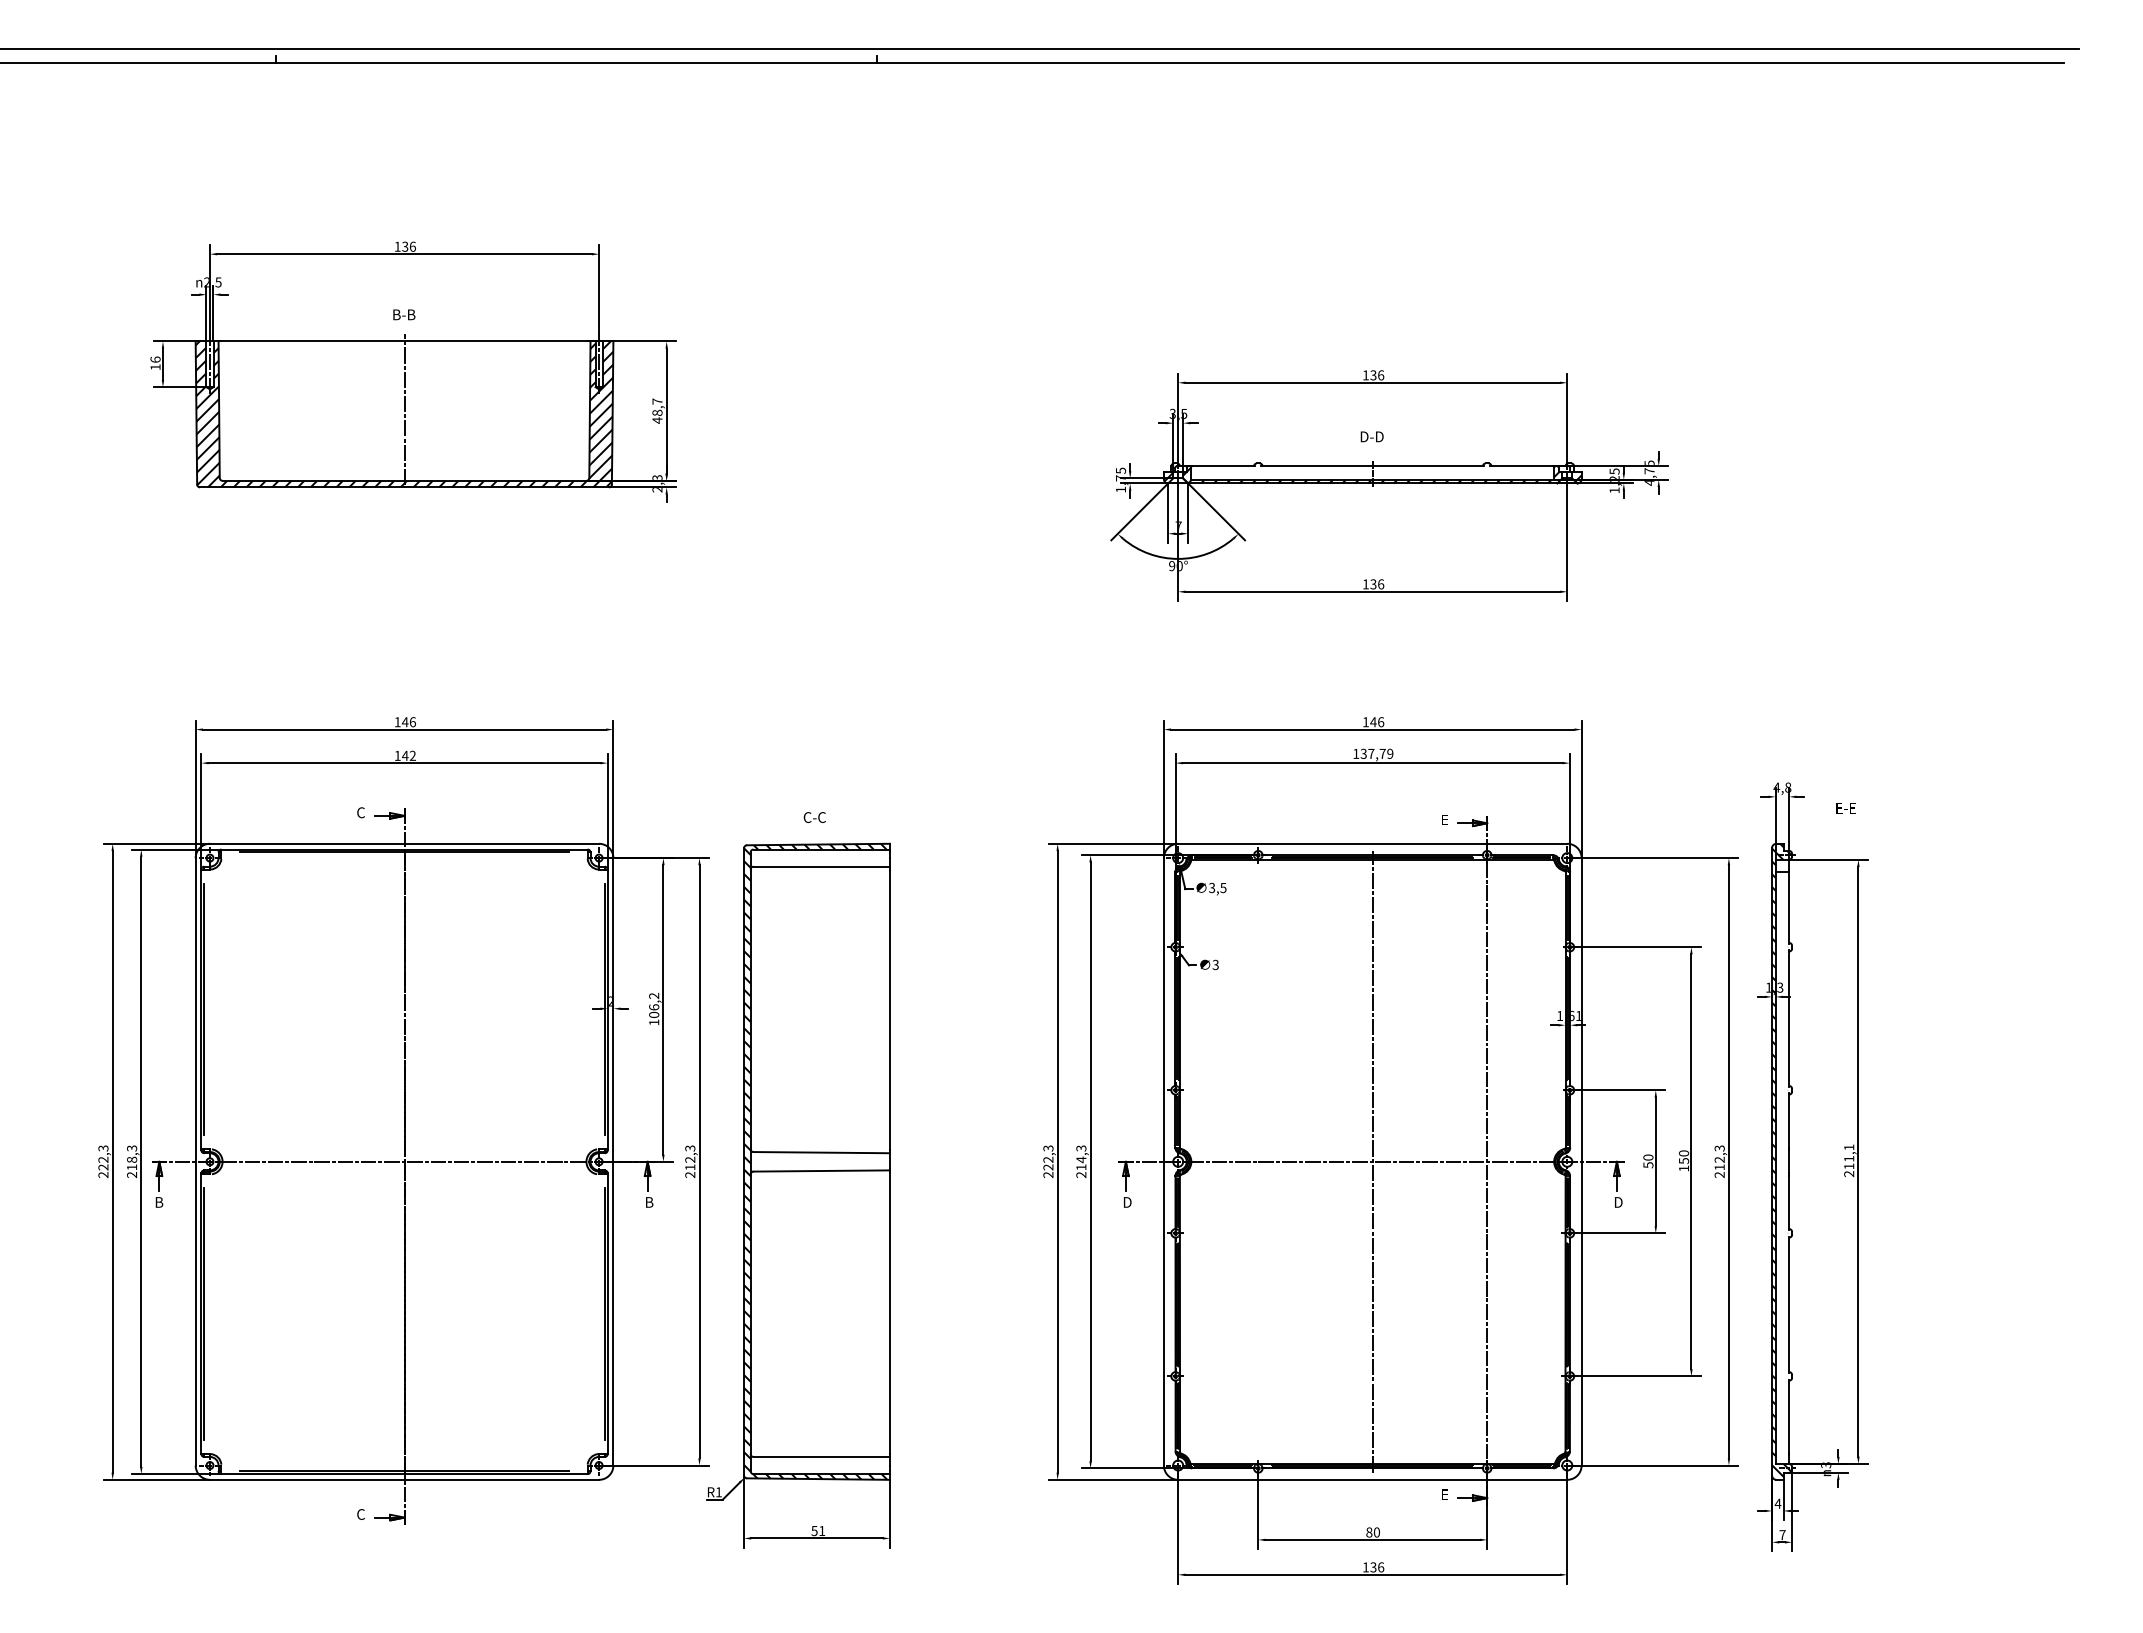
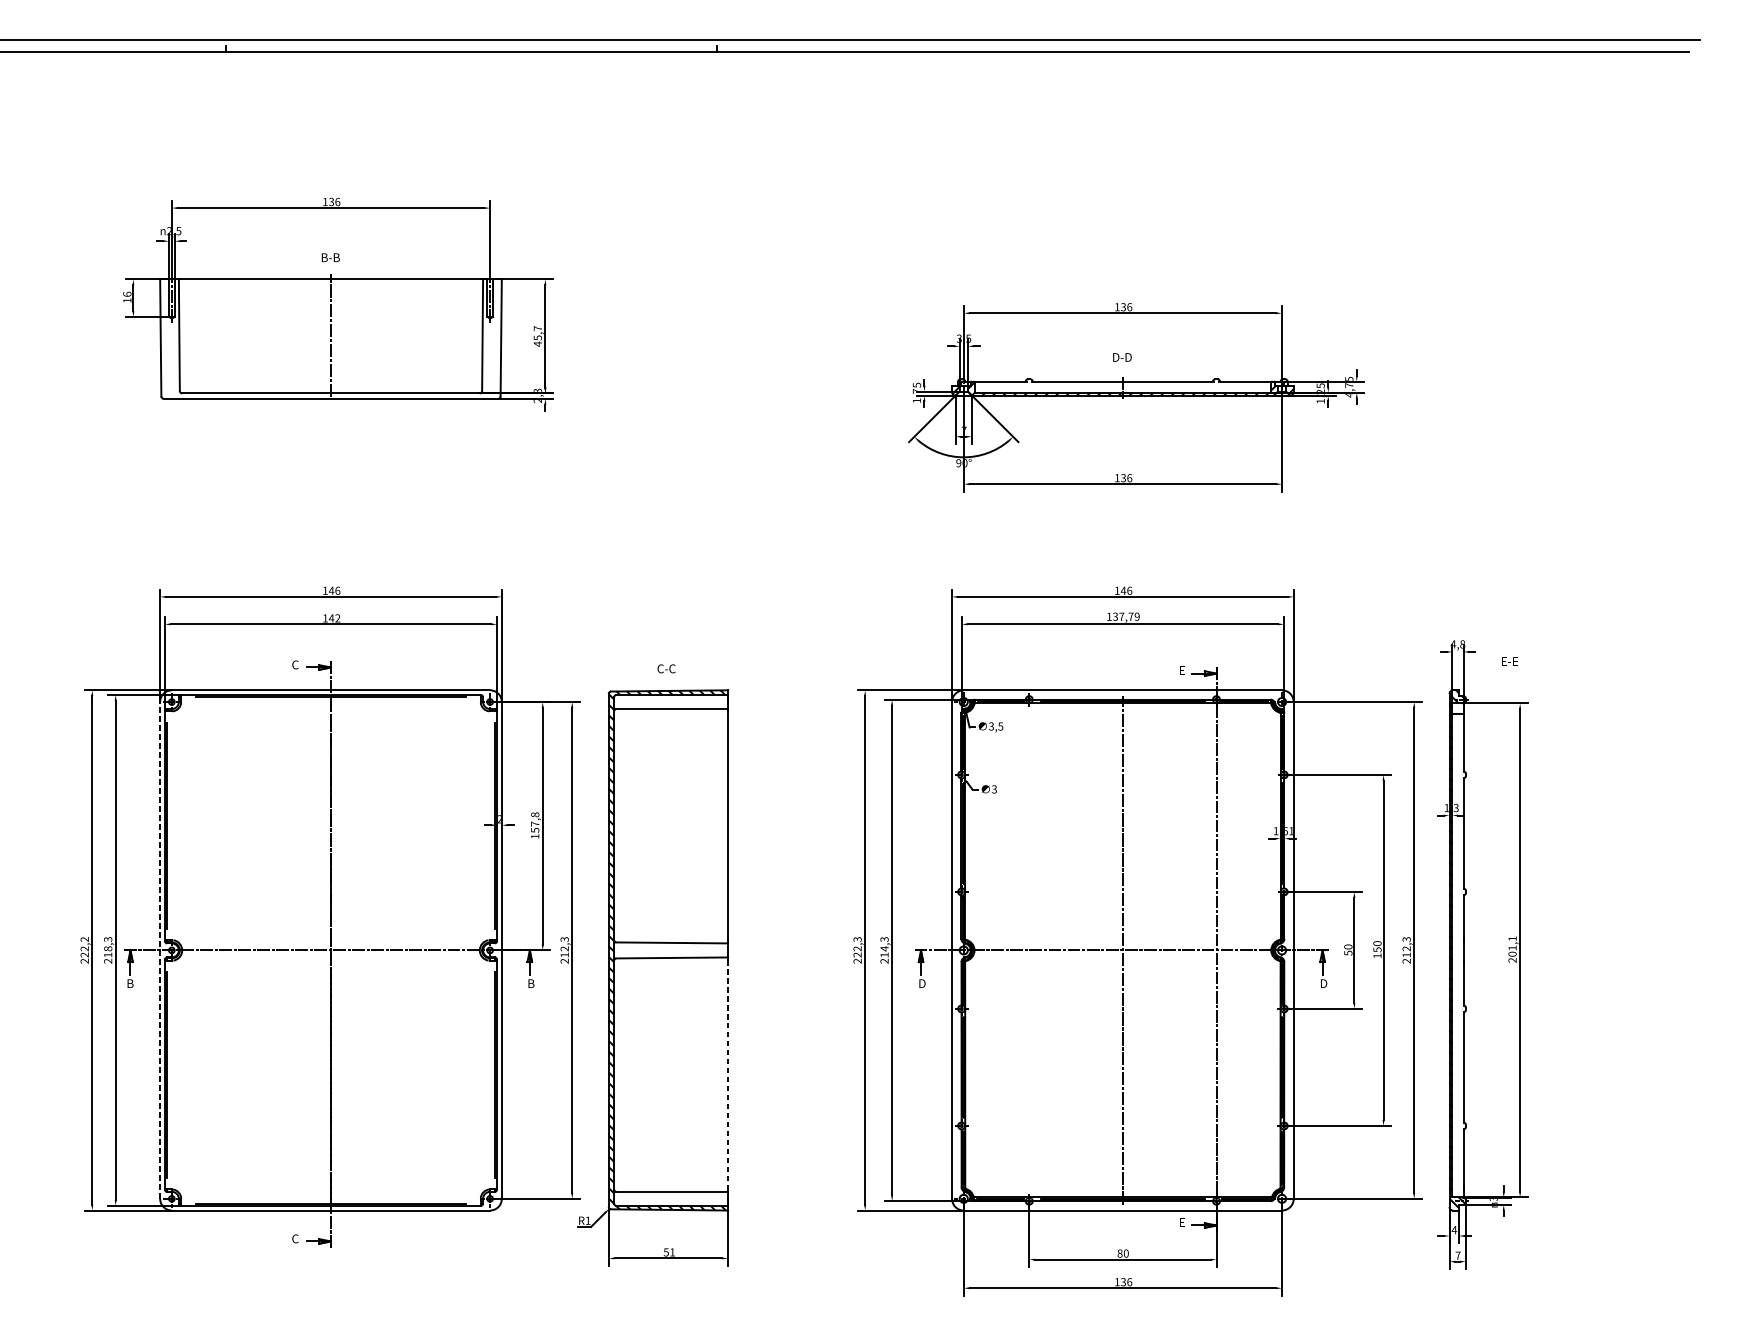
text: (657, 412) -> (537, 337), 48,7 -> 45,7
hatch: (404, 414) -> (330, 339), removed
text: (654, 1004) -> (535, 821), 106,2 -> 157,8
text: (103, 1148) -> (84, 939), 222,3 -> 222,2
line: (195, 1161) -> (160, 950), solid -> dashed
text: (1849, 1166) -> (1512, 954), 211,1 -> 201,1
line: (890, 1314) -> (728, 1075), solid -> dashed

